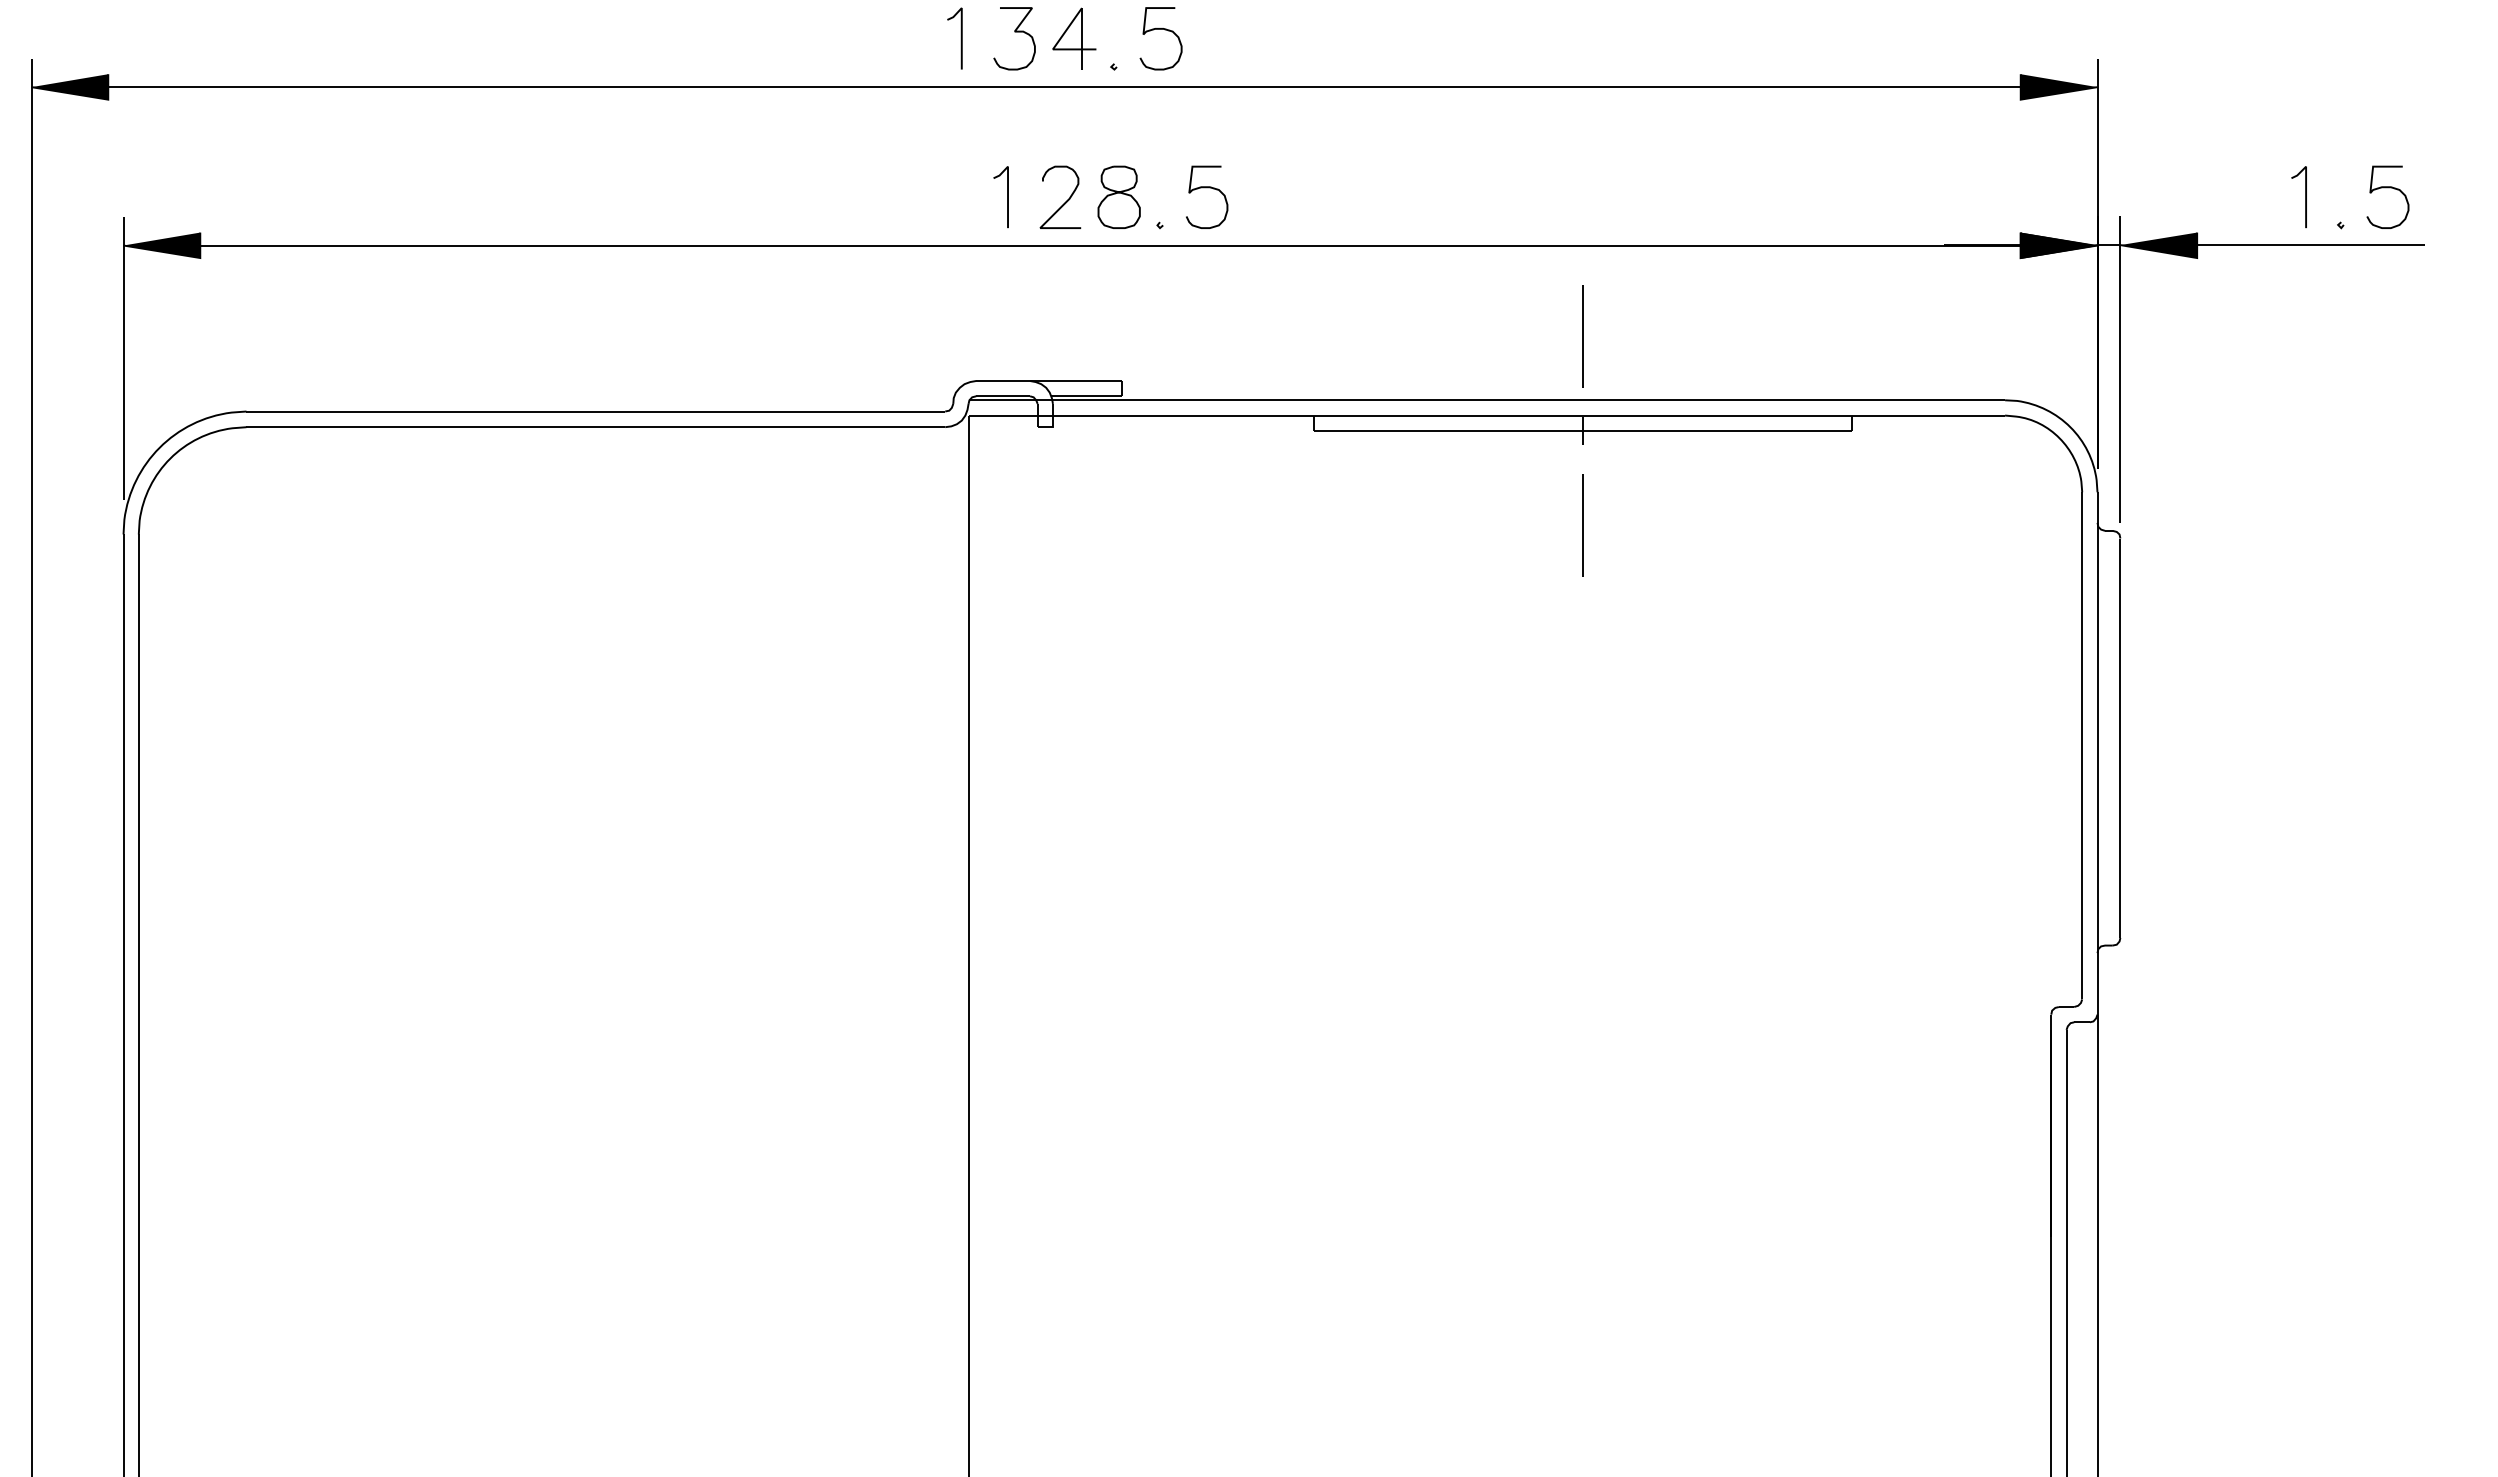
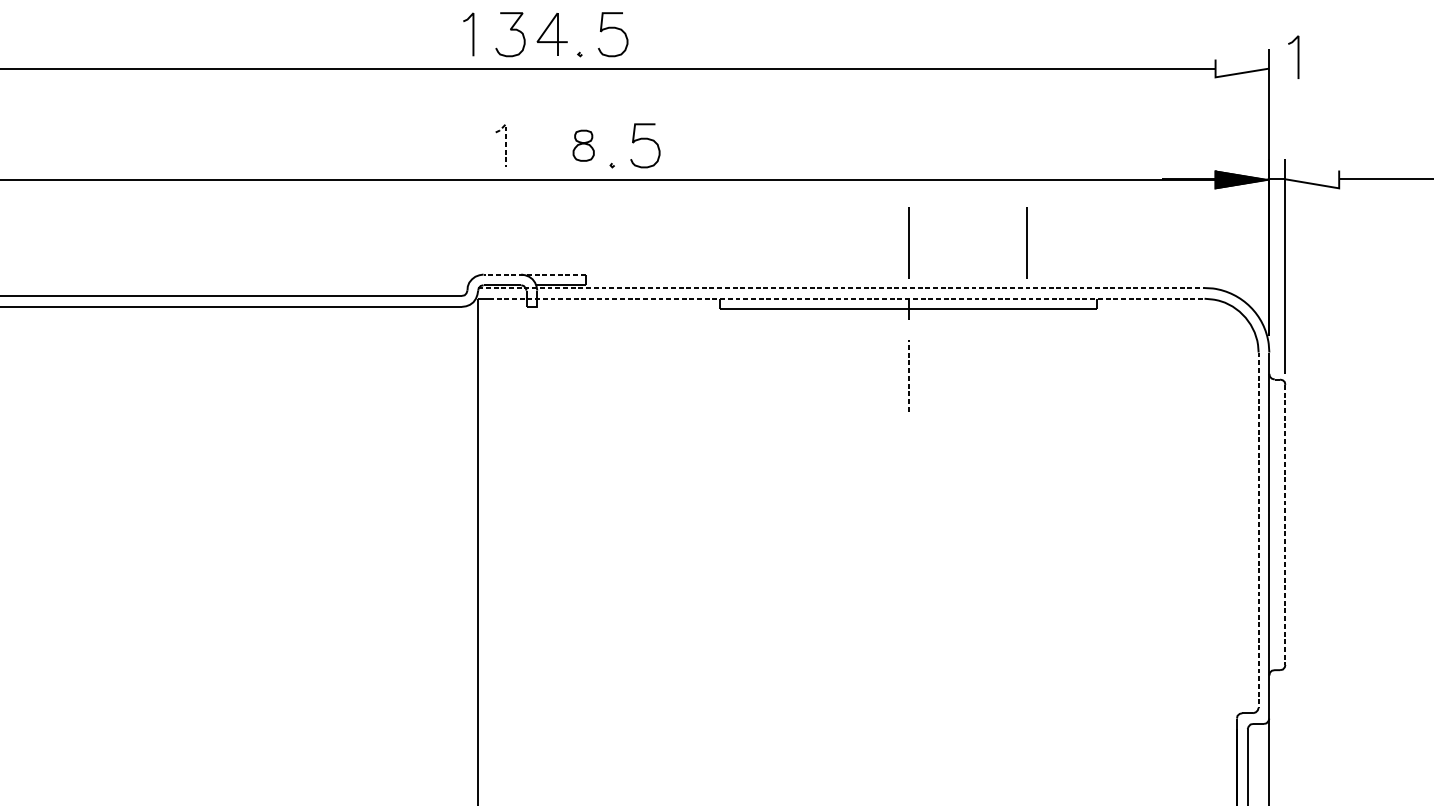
fill: (2058, 86) -> (1242, 68), removed
line: (1008, 186) -> (506, 138), solid -> dashed
part: (1118, 196) -> (583, 145), size x0.7
line: (2305, 197) -> (1298, 57), moved
curve: (1065, 201) -> (546, 148), removed
fill: (2158, 245) -> (1312, 179), removed
line: (1751, 336) -> (1026, 243), added
line: (1049, 381) -> (534, 274), solid -> dashed
line: (1487, 400) -> (841, 288), solid -> dashed
line: (1494, 415) -> (846, 298), solid -> dashed
line: (1582, 525) -> (908, 375), solid -> dashed
line: (2120, 738) -> (1285, 525), solid -> dashed
line: (2082, 745) -> (1258, 529), solid -> dashed

